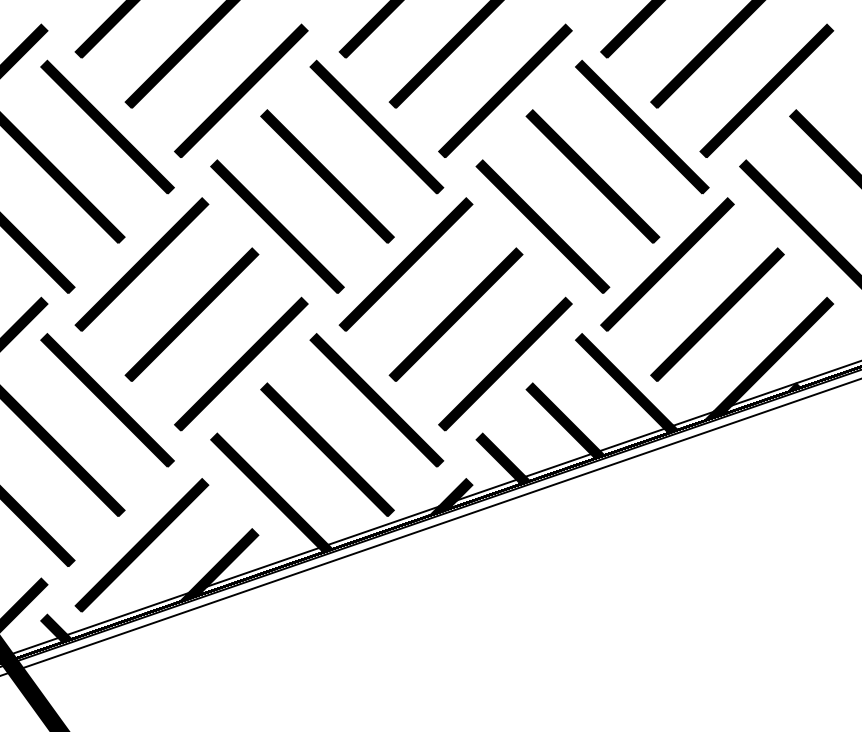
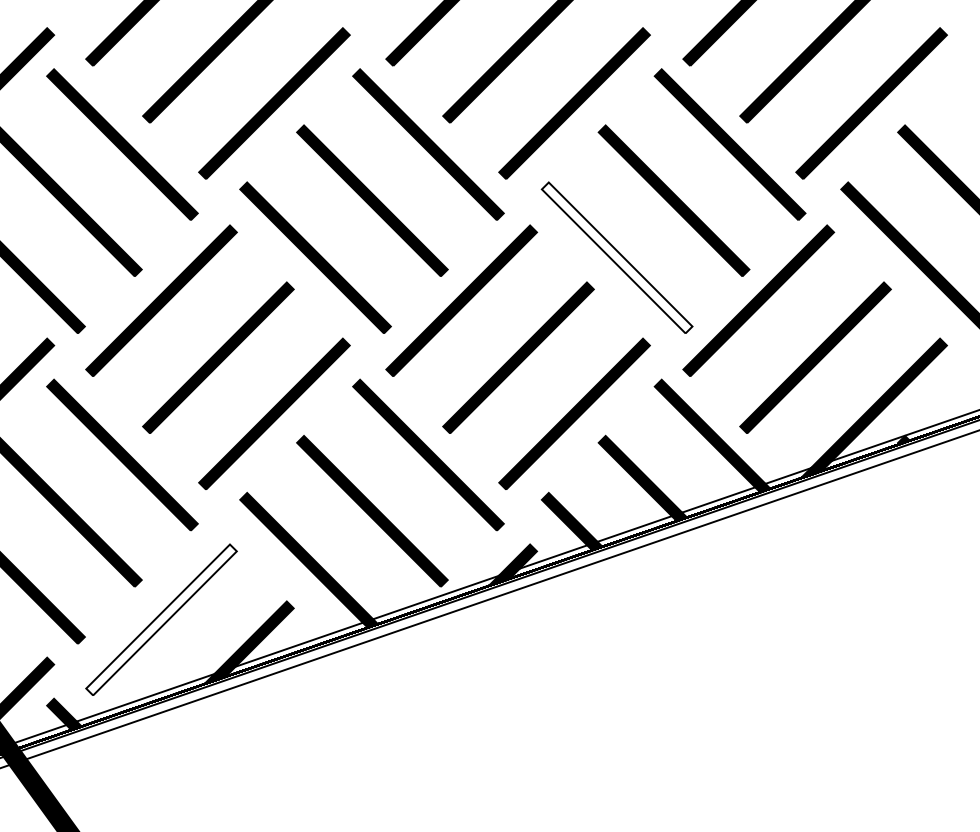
fill: (542, 226) -> (616, 257), removed
fill: (141, 545) -> (161, 619), removed

